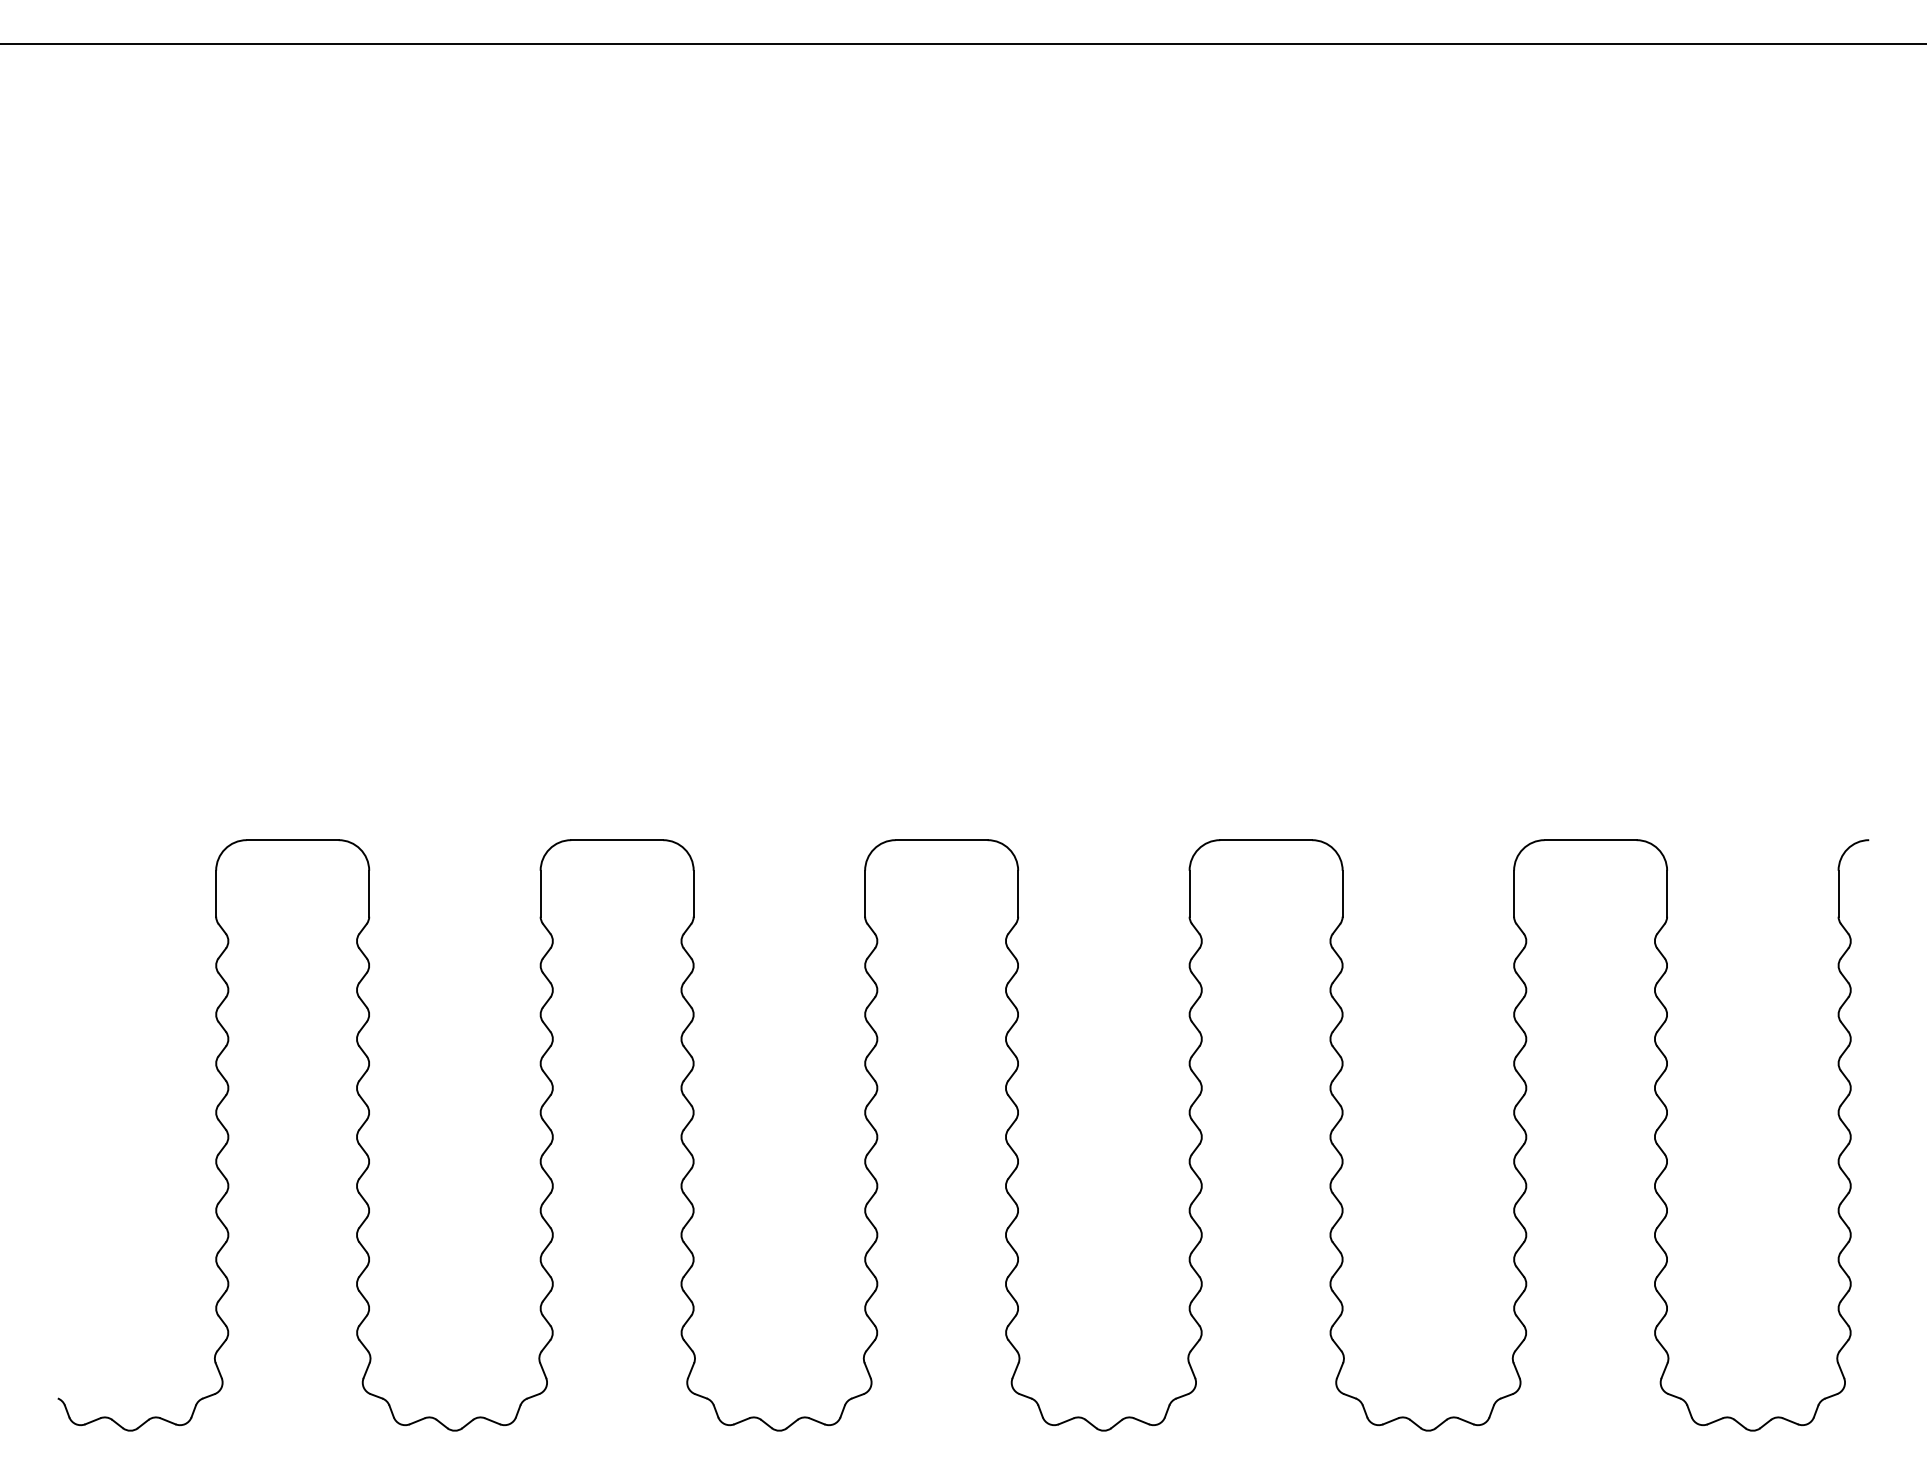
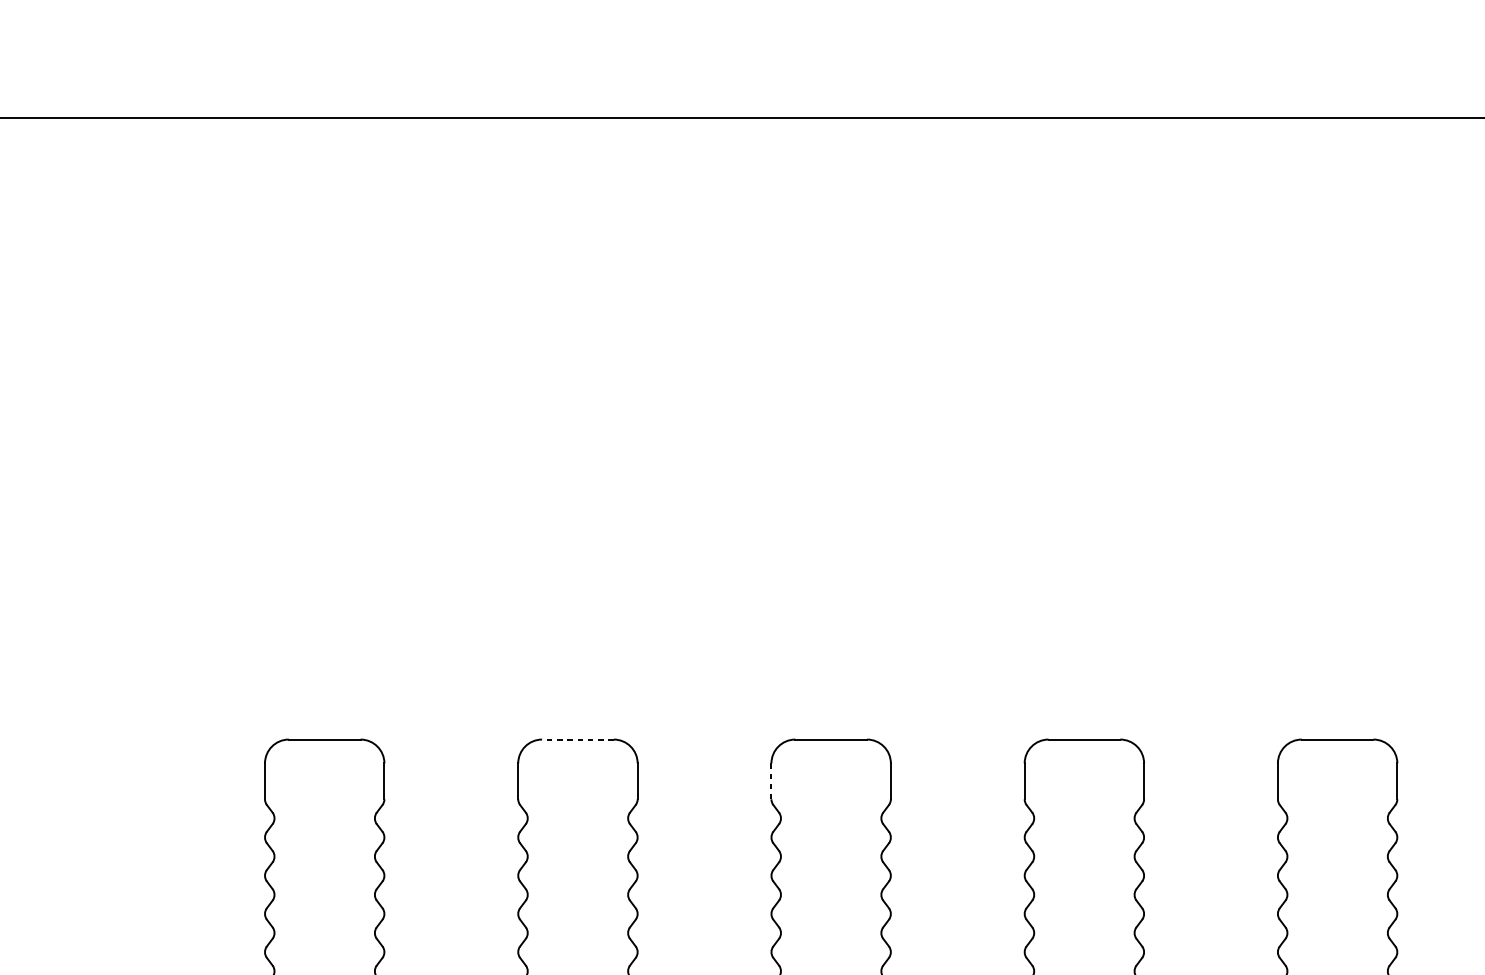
line: (617, 840) -> (578, 739), solid -> dashed
line: (865, 893) -> (771, 781), solid -> dashed

